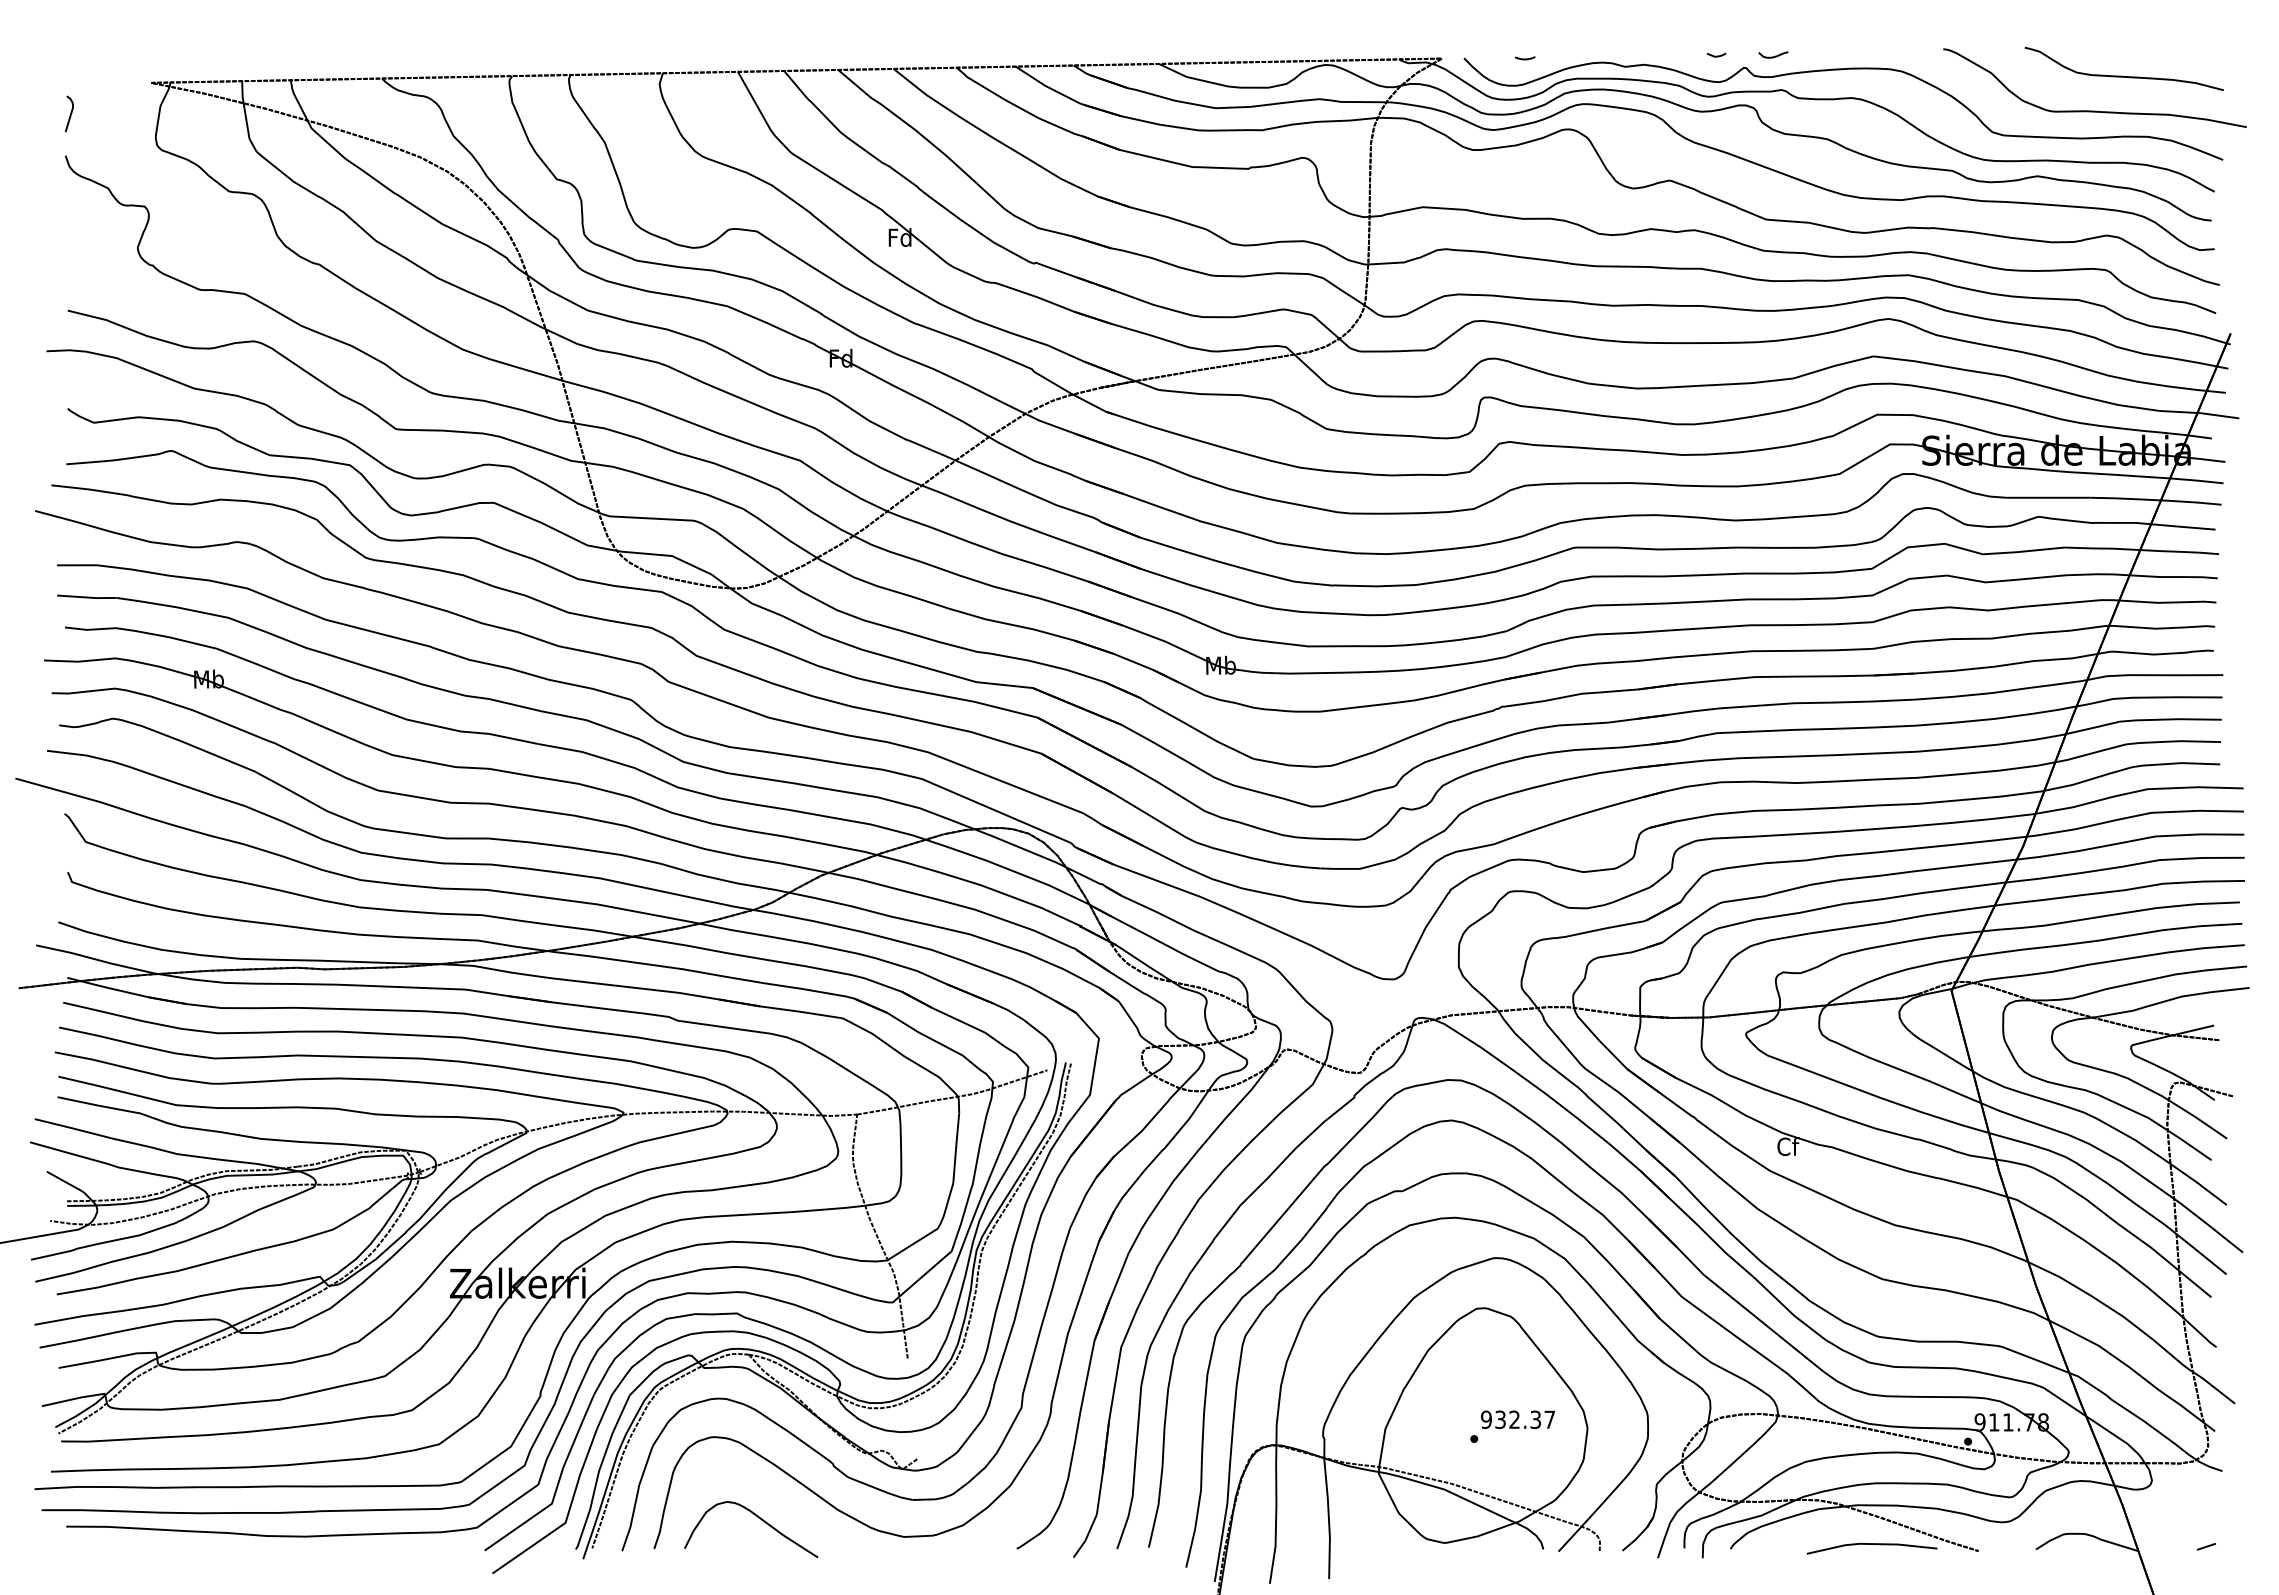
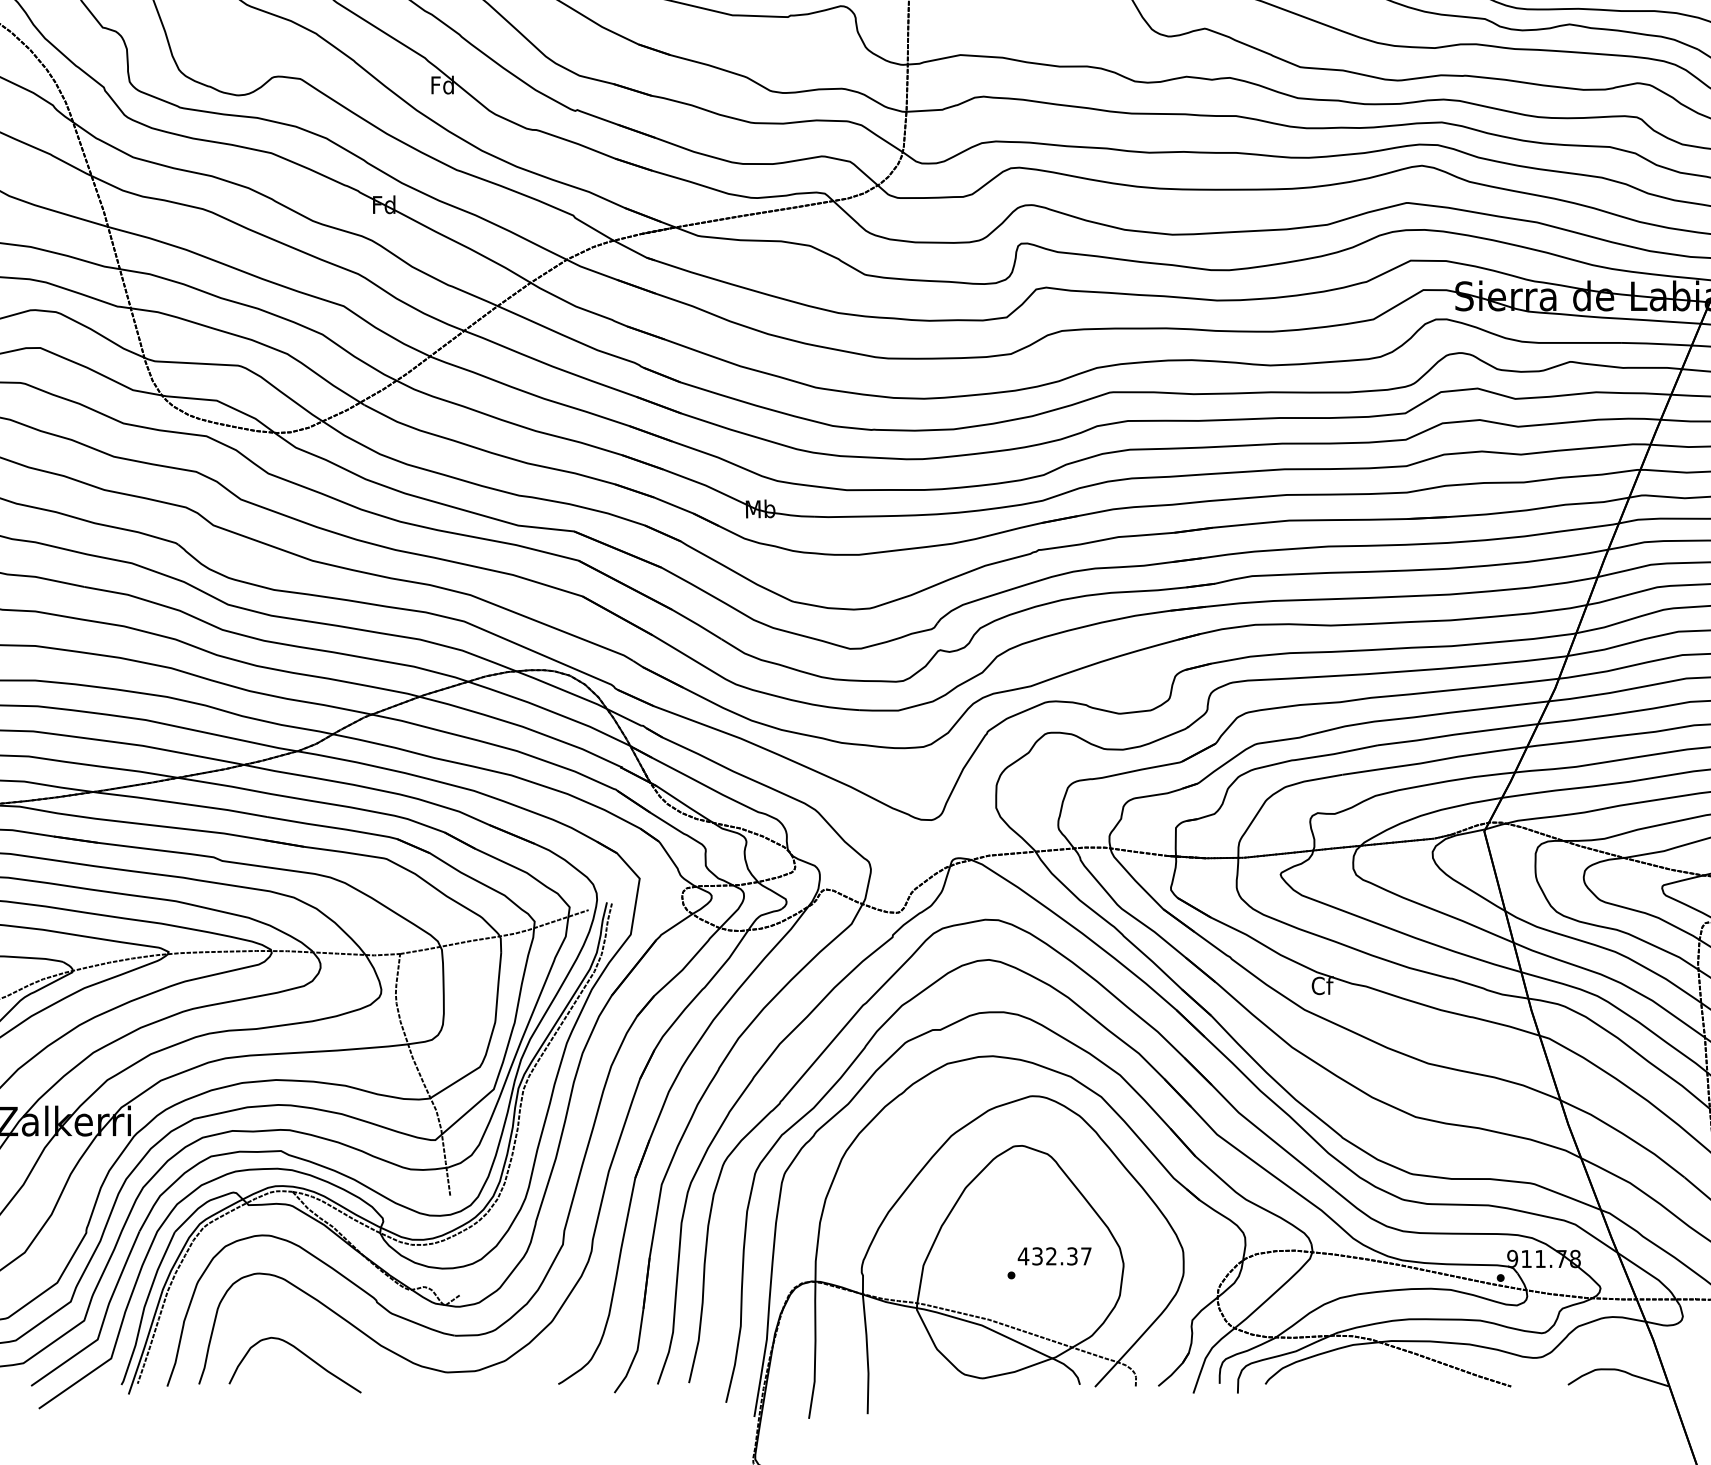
text: (1486, 1419) -> (1023, 1256), 932.37 -> 432.37
line: (1871, 1544) -> (1405, 1379), removed

